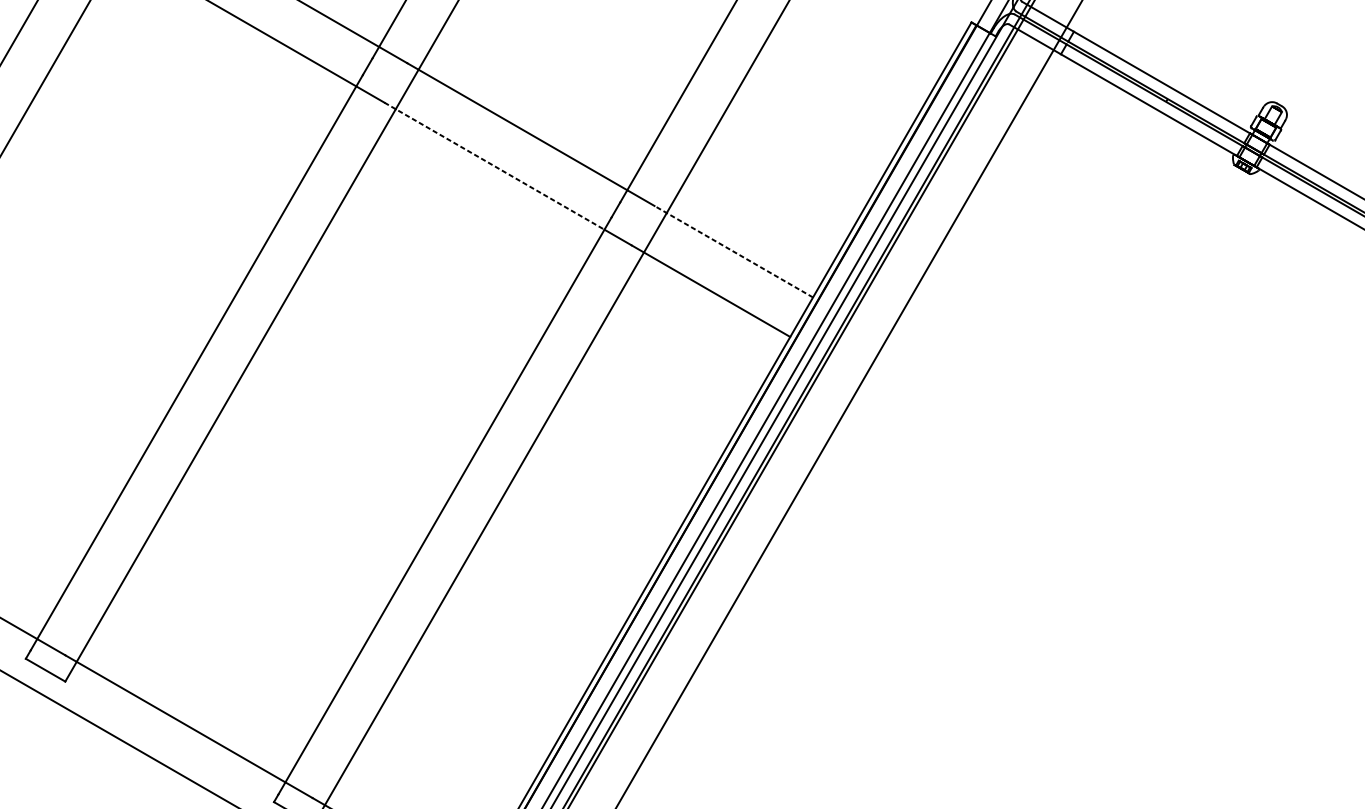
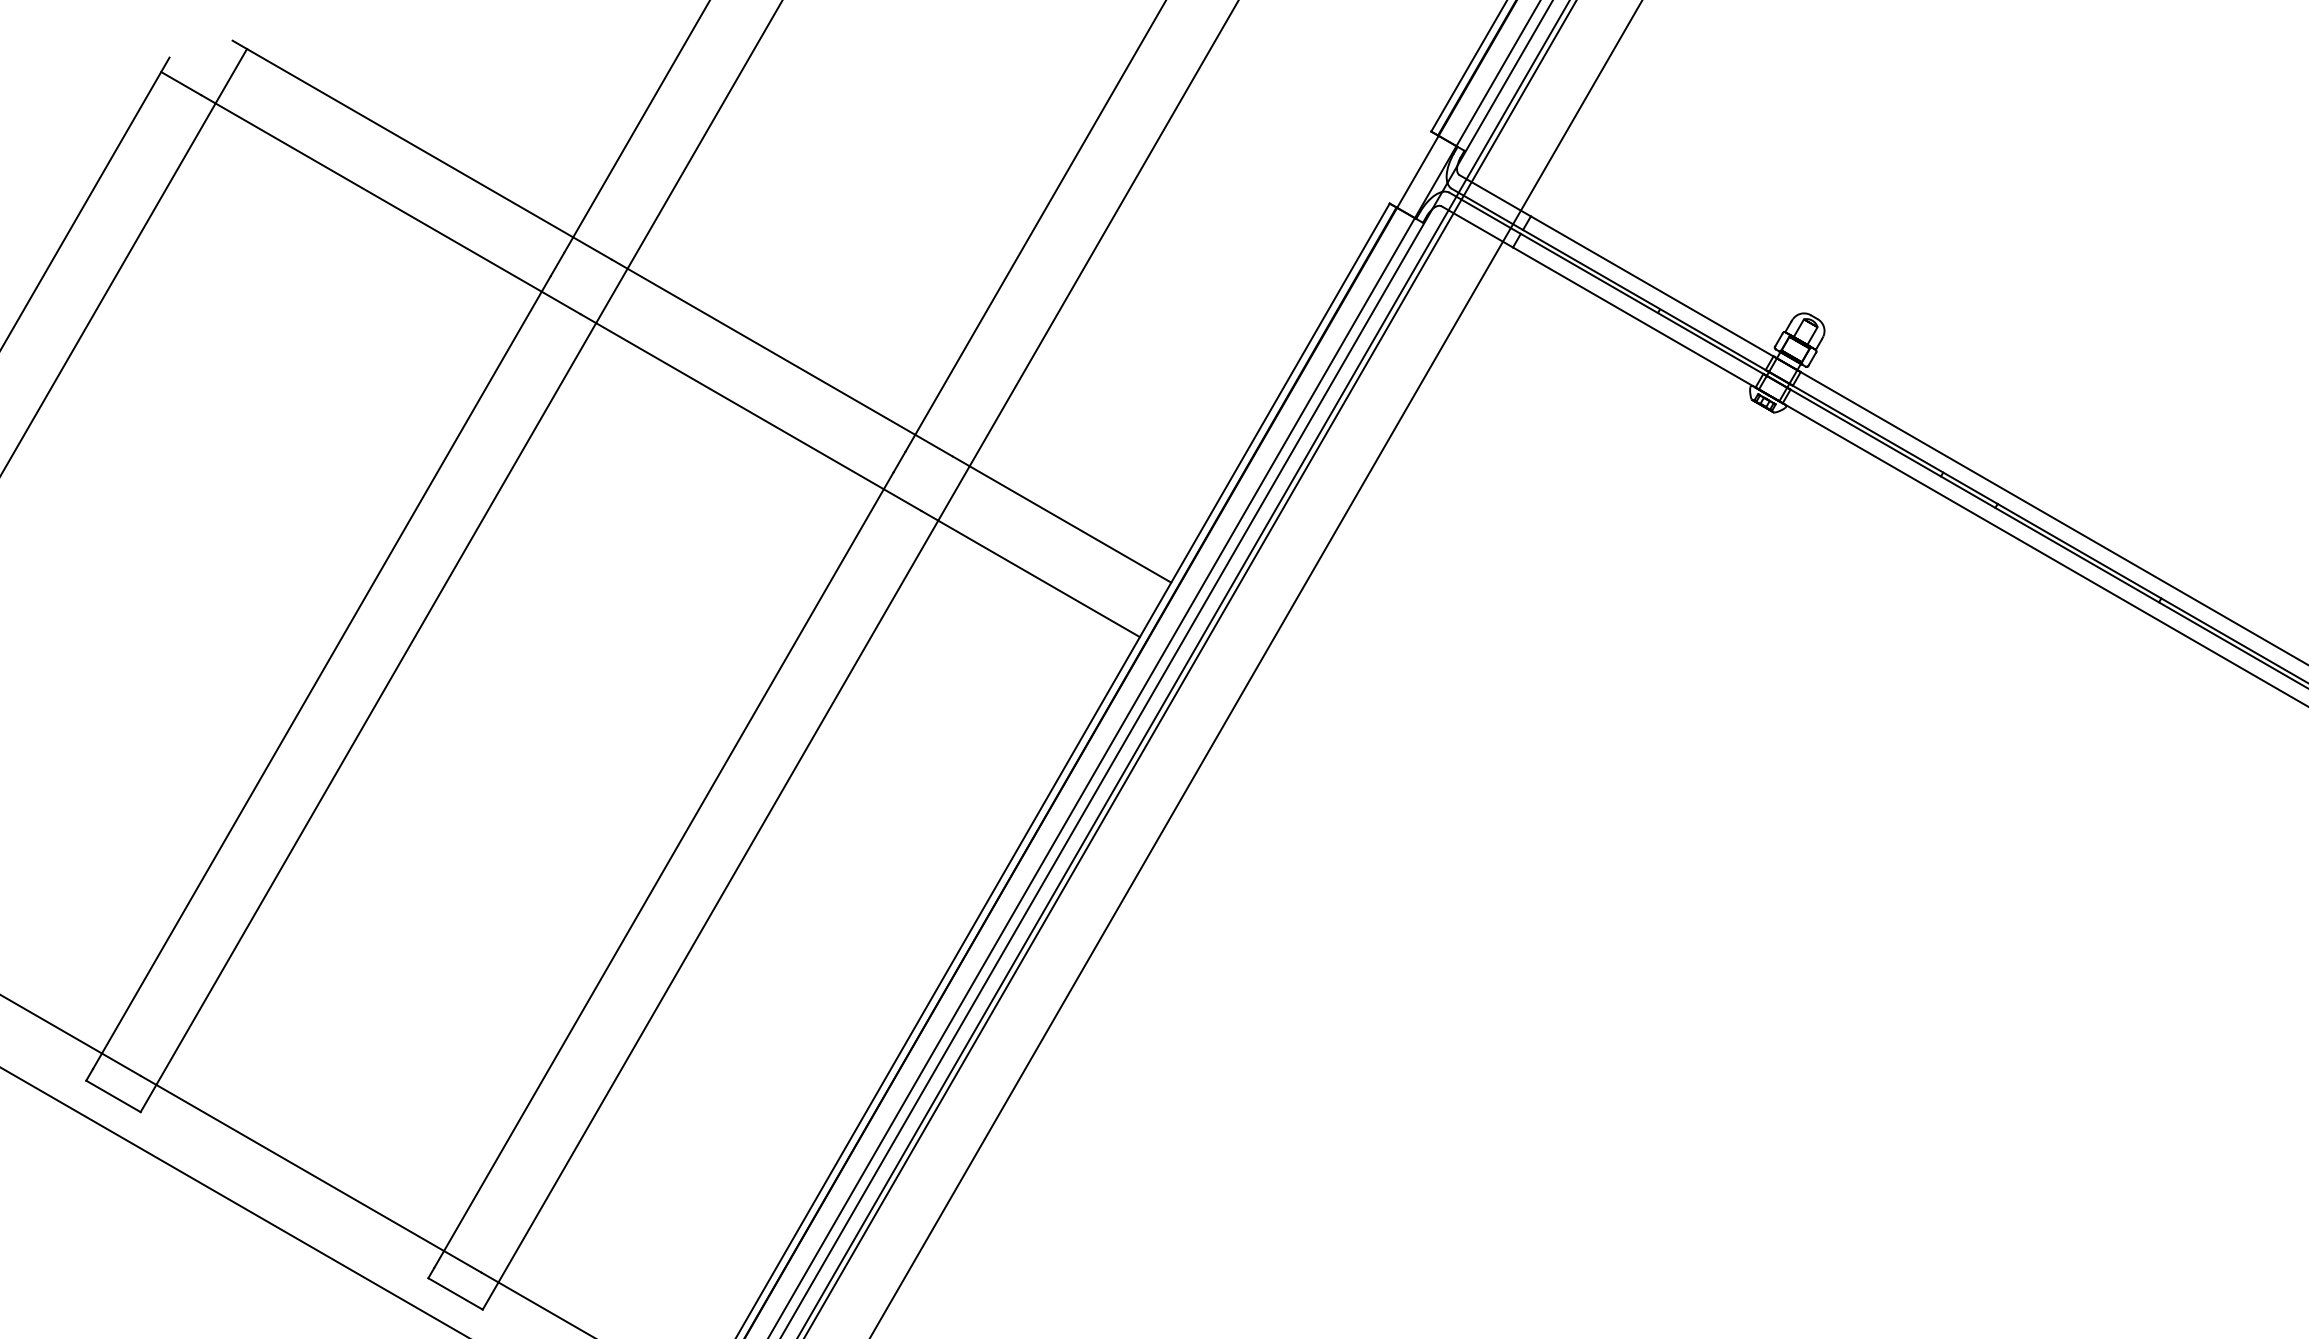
line: (494, 166) -> (732, 401), dashed -> solid
line: (733, 251) -> (1061, 519), dashed -> solid

